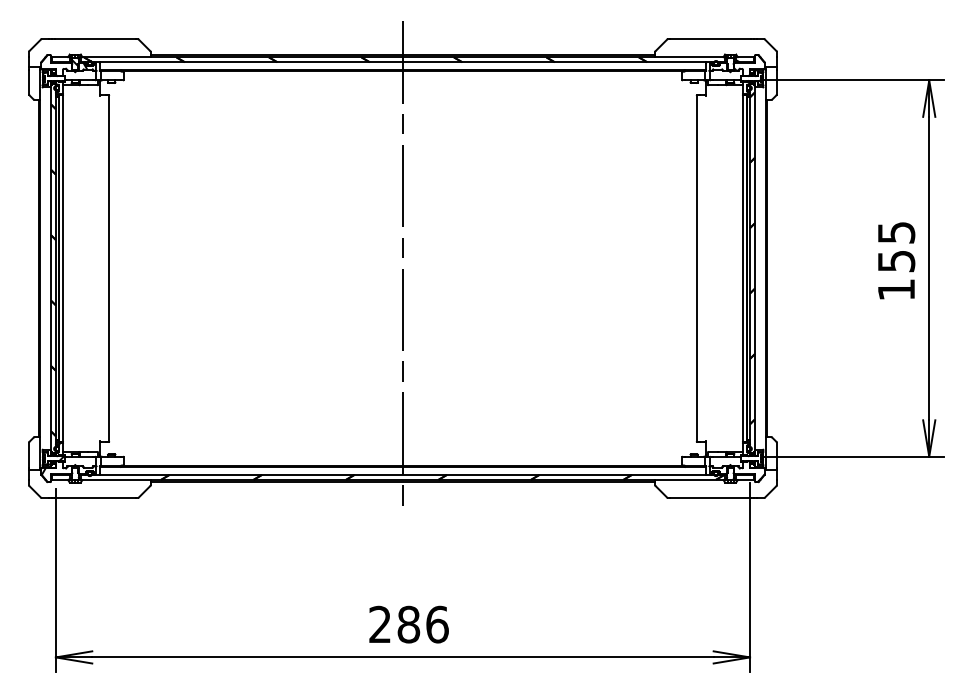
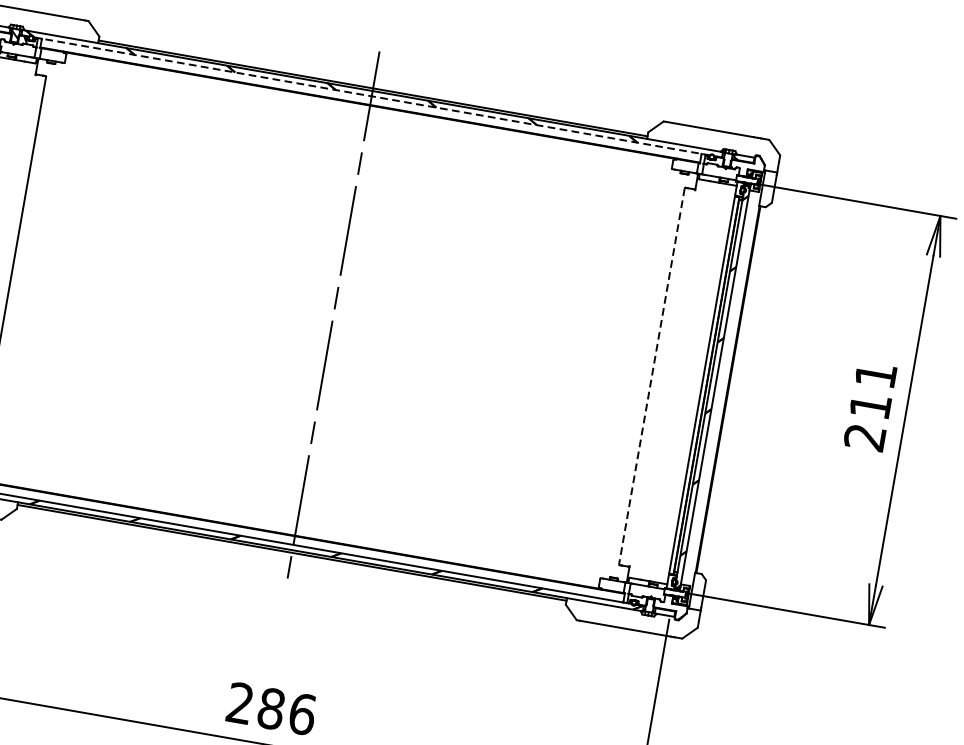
line: (403, 62) -> (372, 96), solid -> dashed
text: (896, 261) -> (870, 406), 155 -> 211
line: (696, 268) -> (651, 376), solid -> dashed

